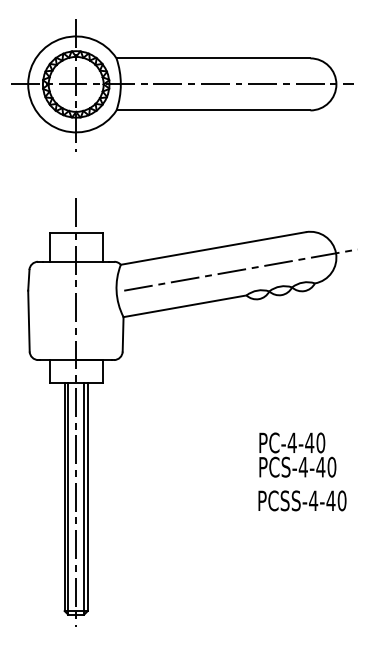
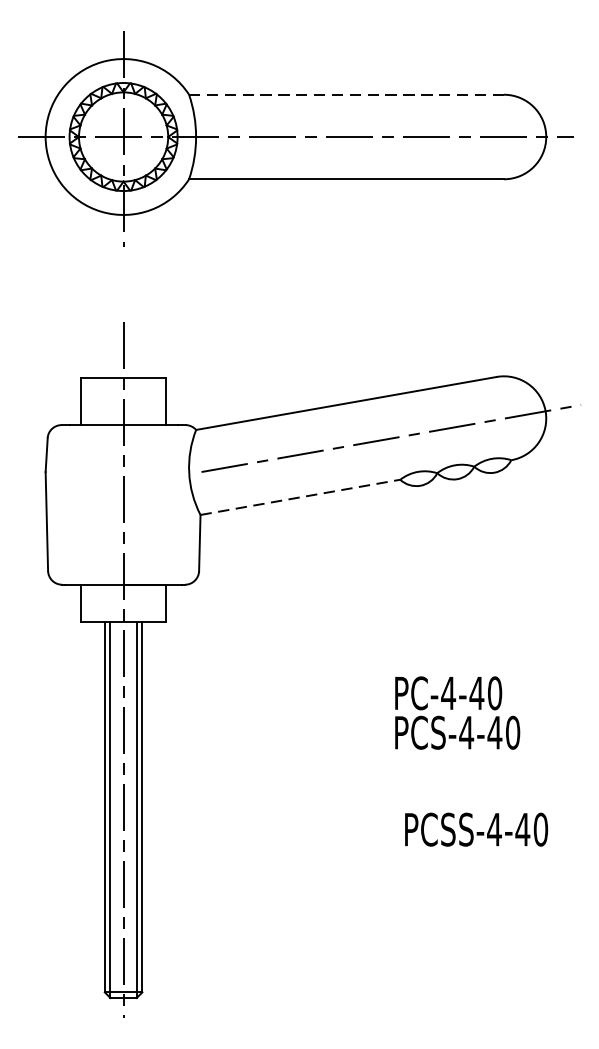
line: (213, 58) -> (346, 94), solid -> dashed
line: (185, 306) -> (301, 497), solid -> dashed
text: (297, 454) -> (457, 712), moved
text: (302, 500) -> (476, 829), moved

